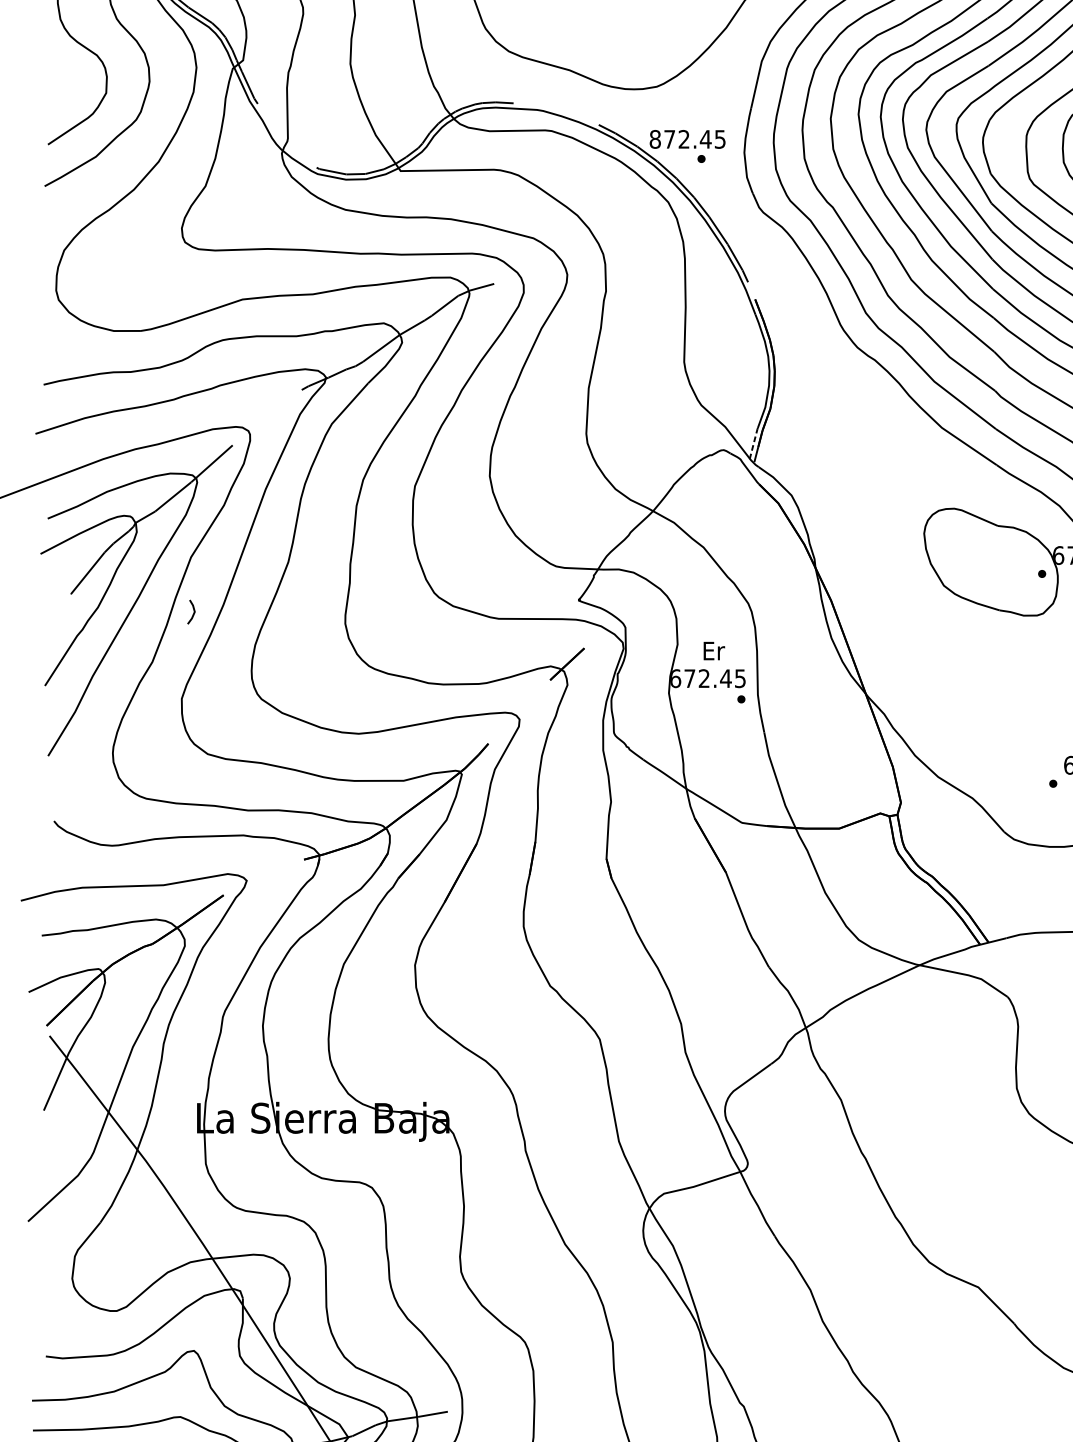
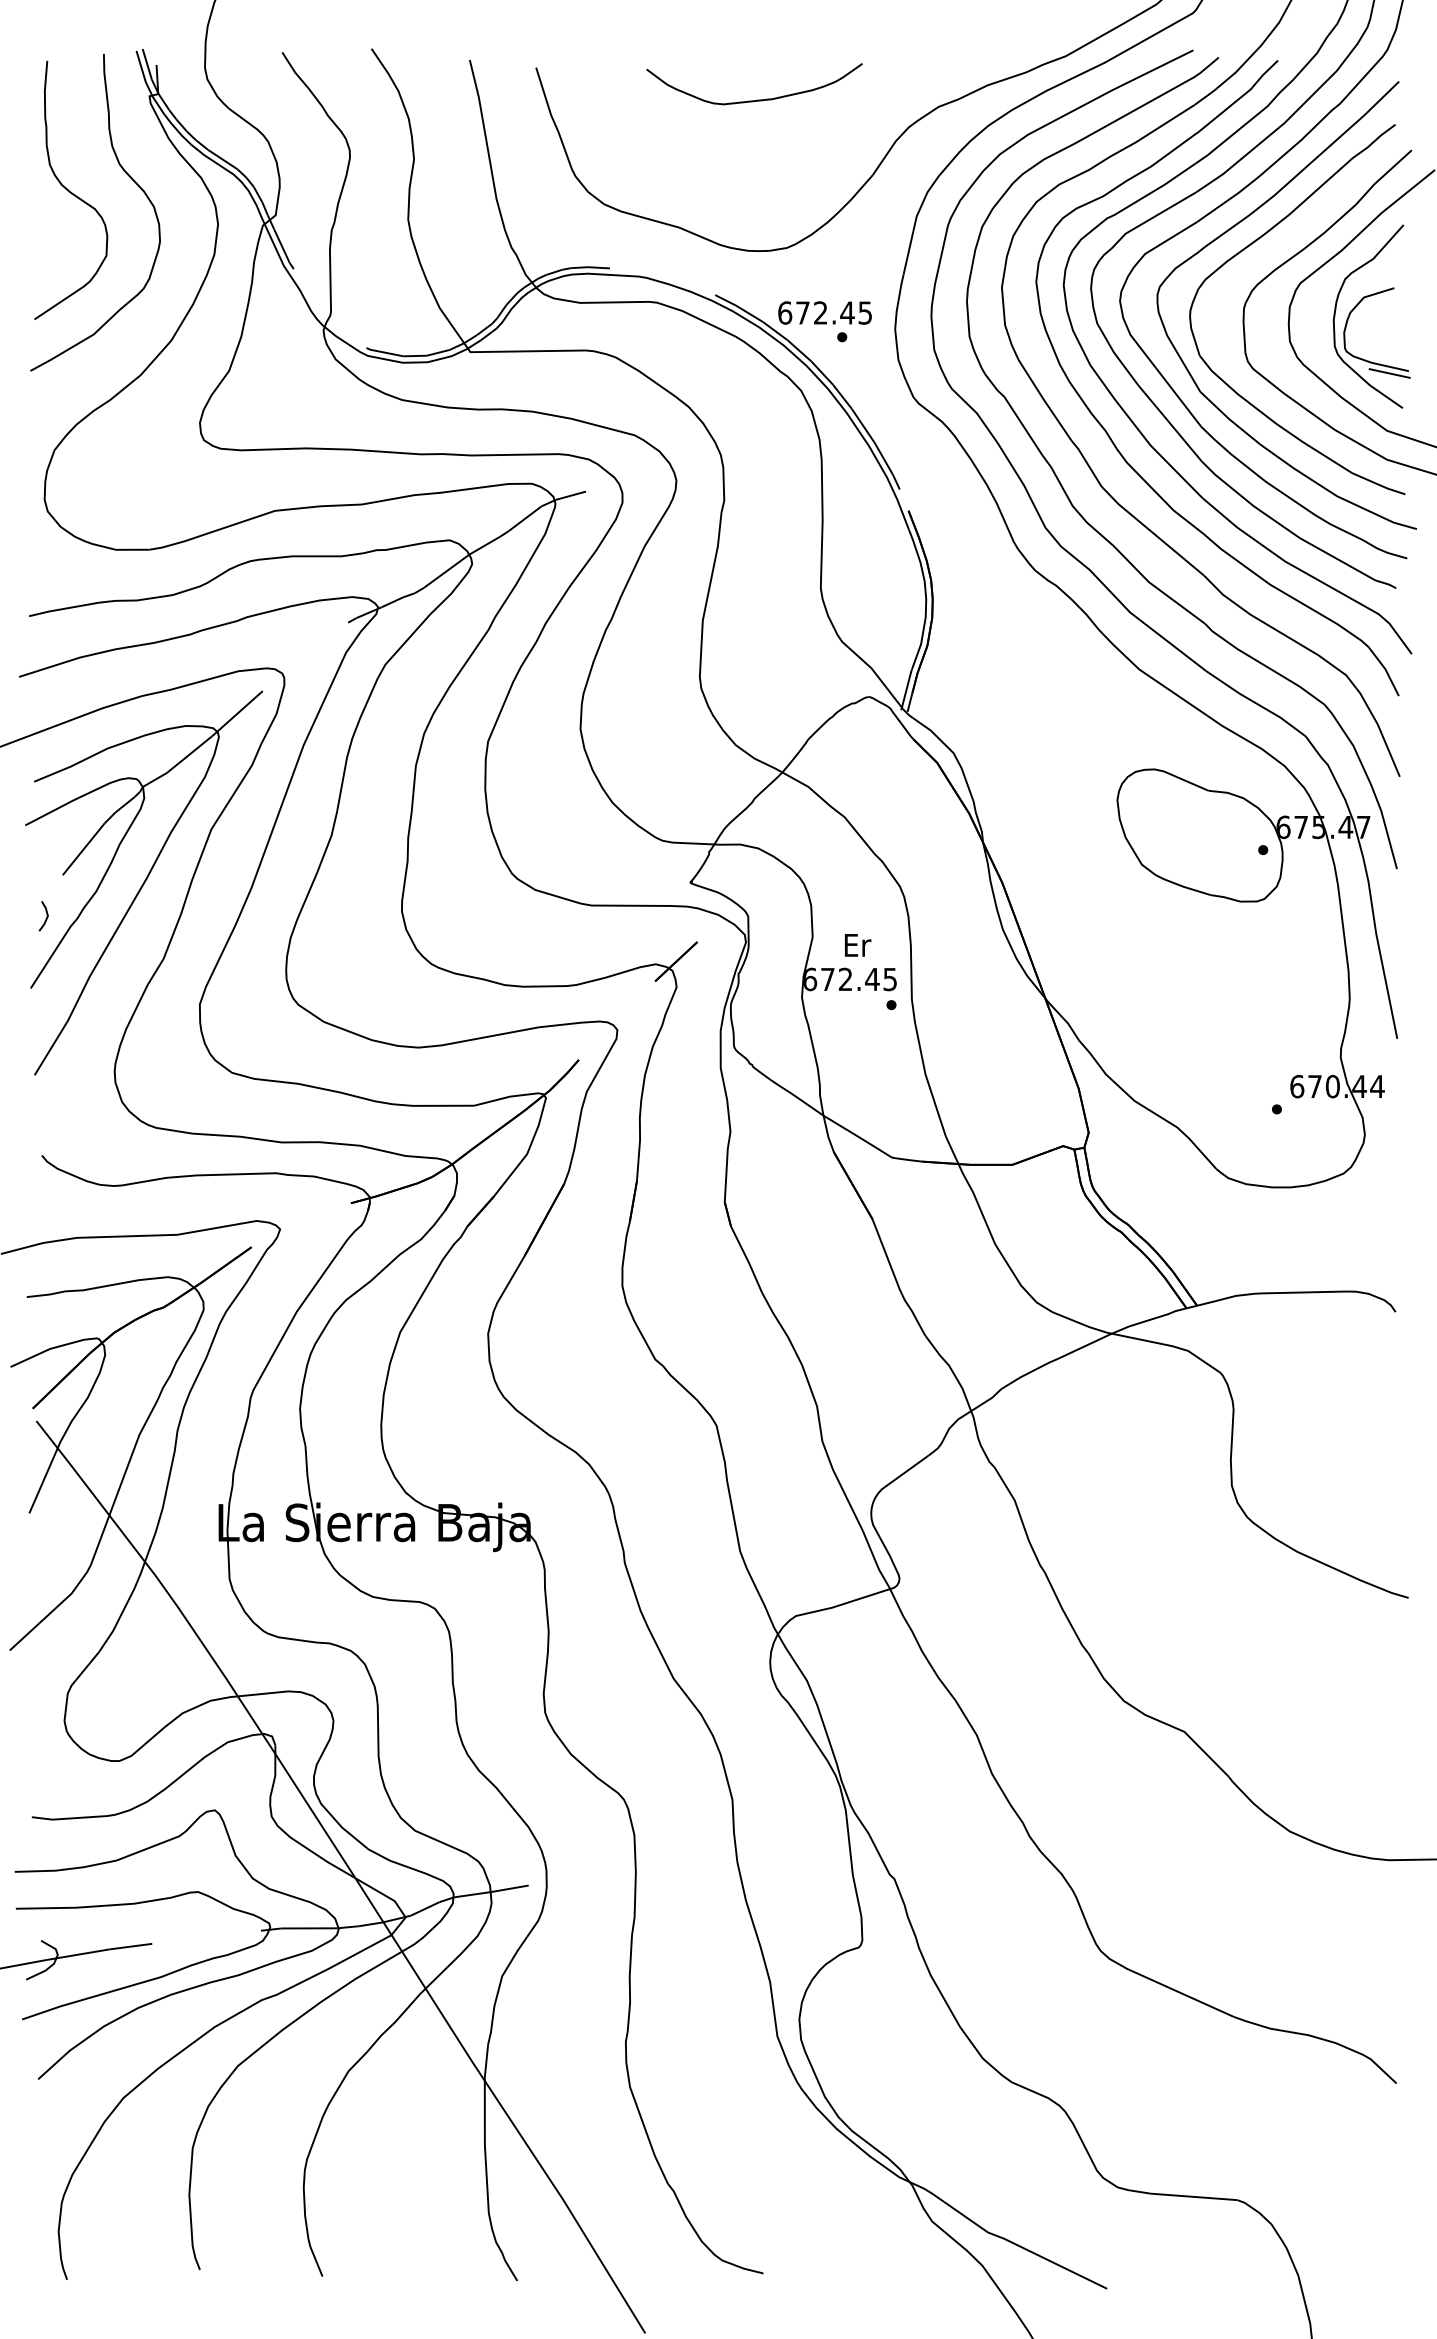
text: (655, 138) -> (785, 312), 872.45 -> 672.45
line: (753, 444) -> (906, 689), dashed -> solid
line: (192, 613) -> (45, 918), moved

